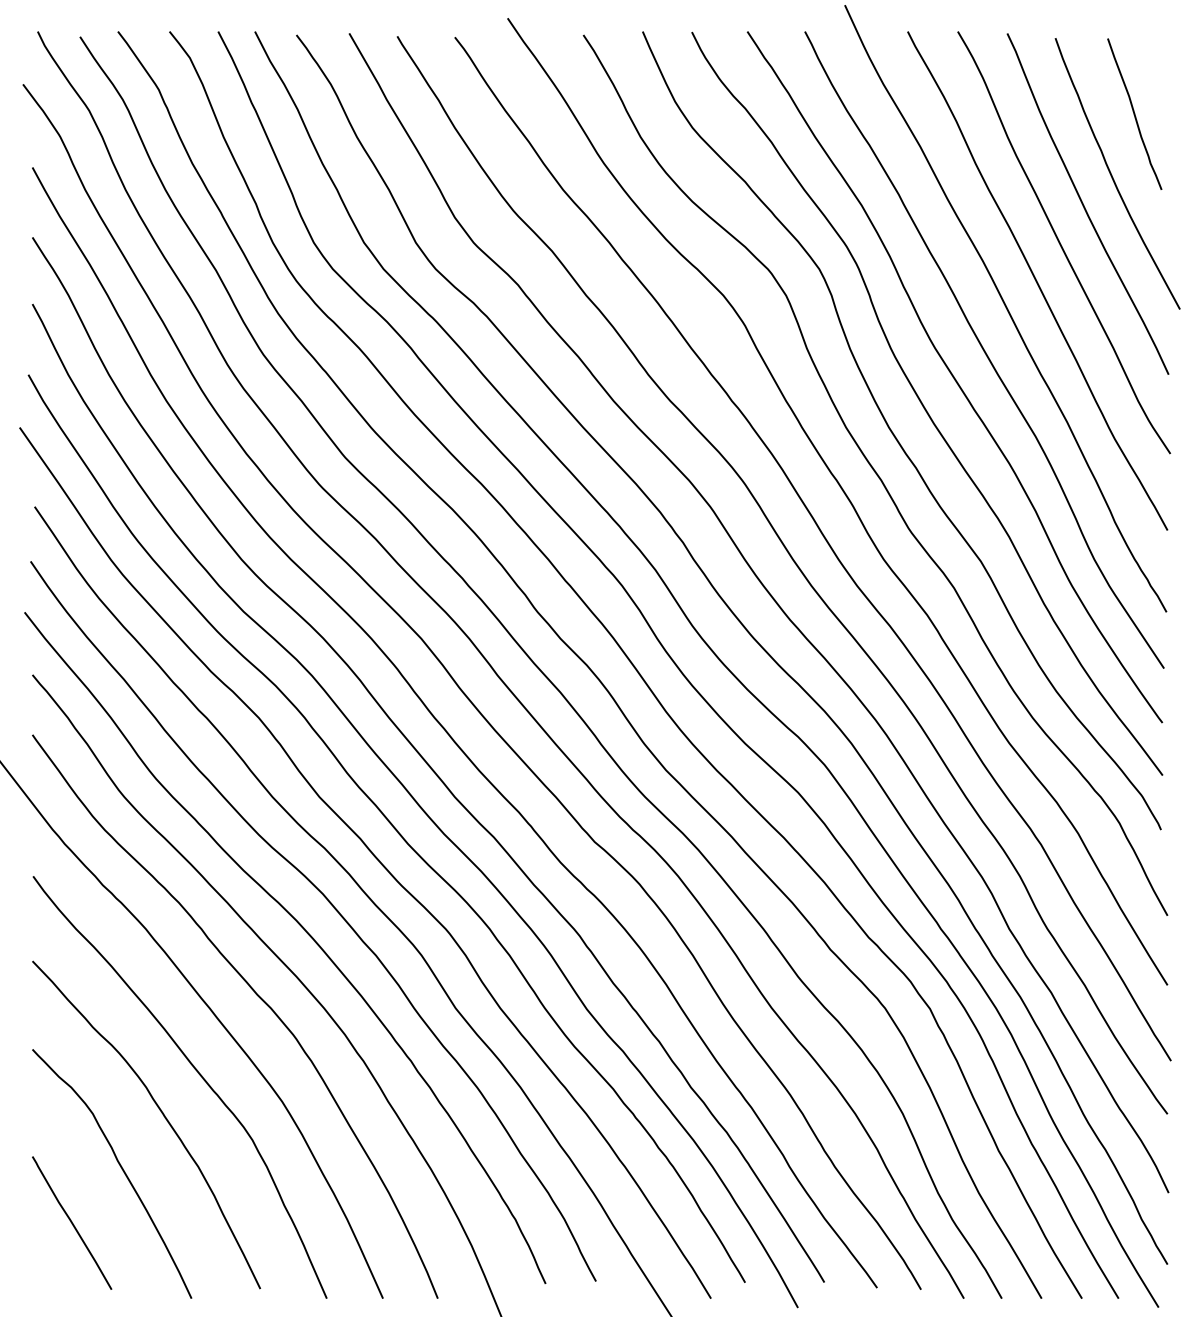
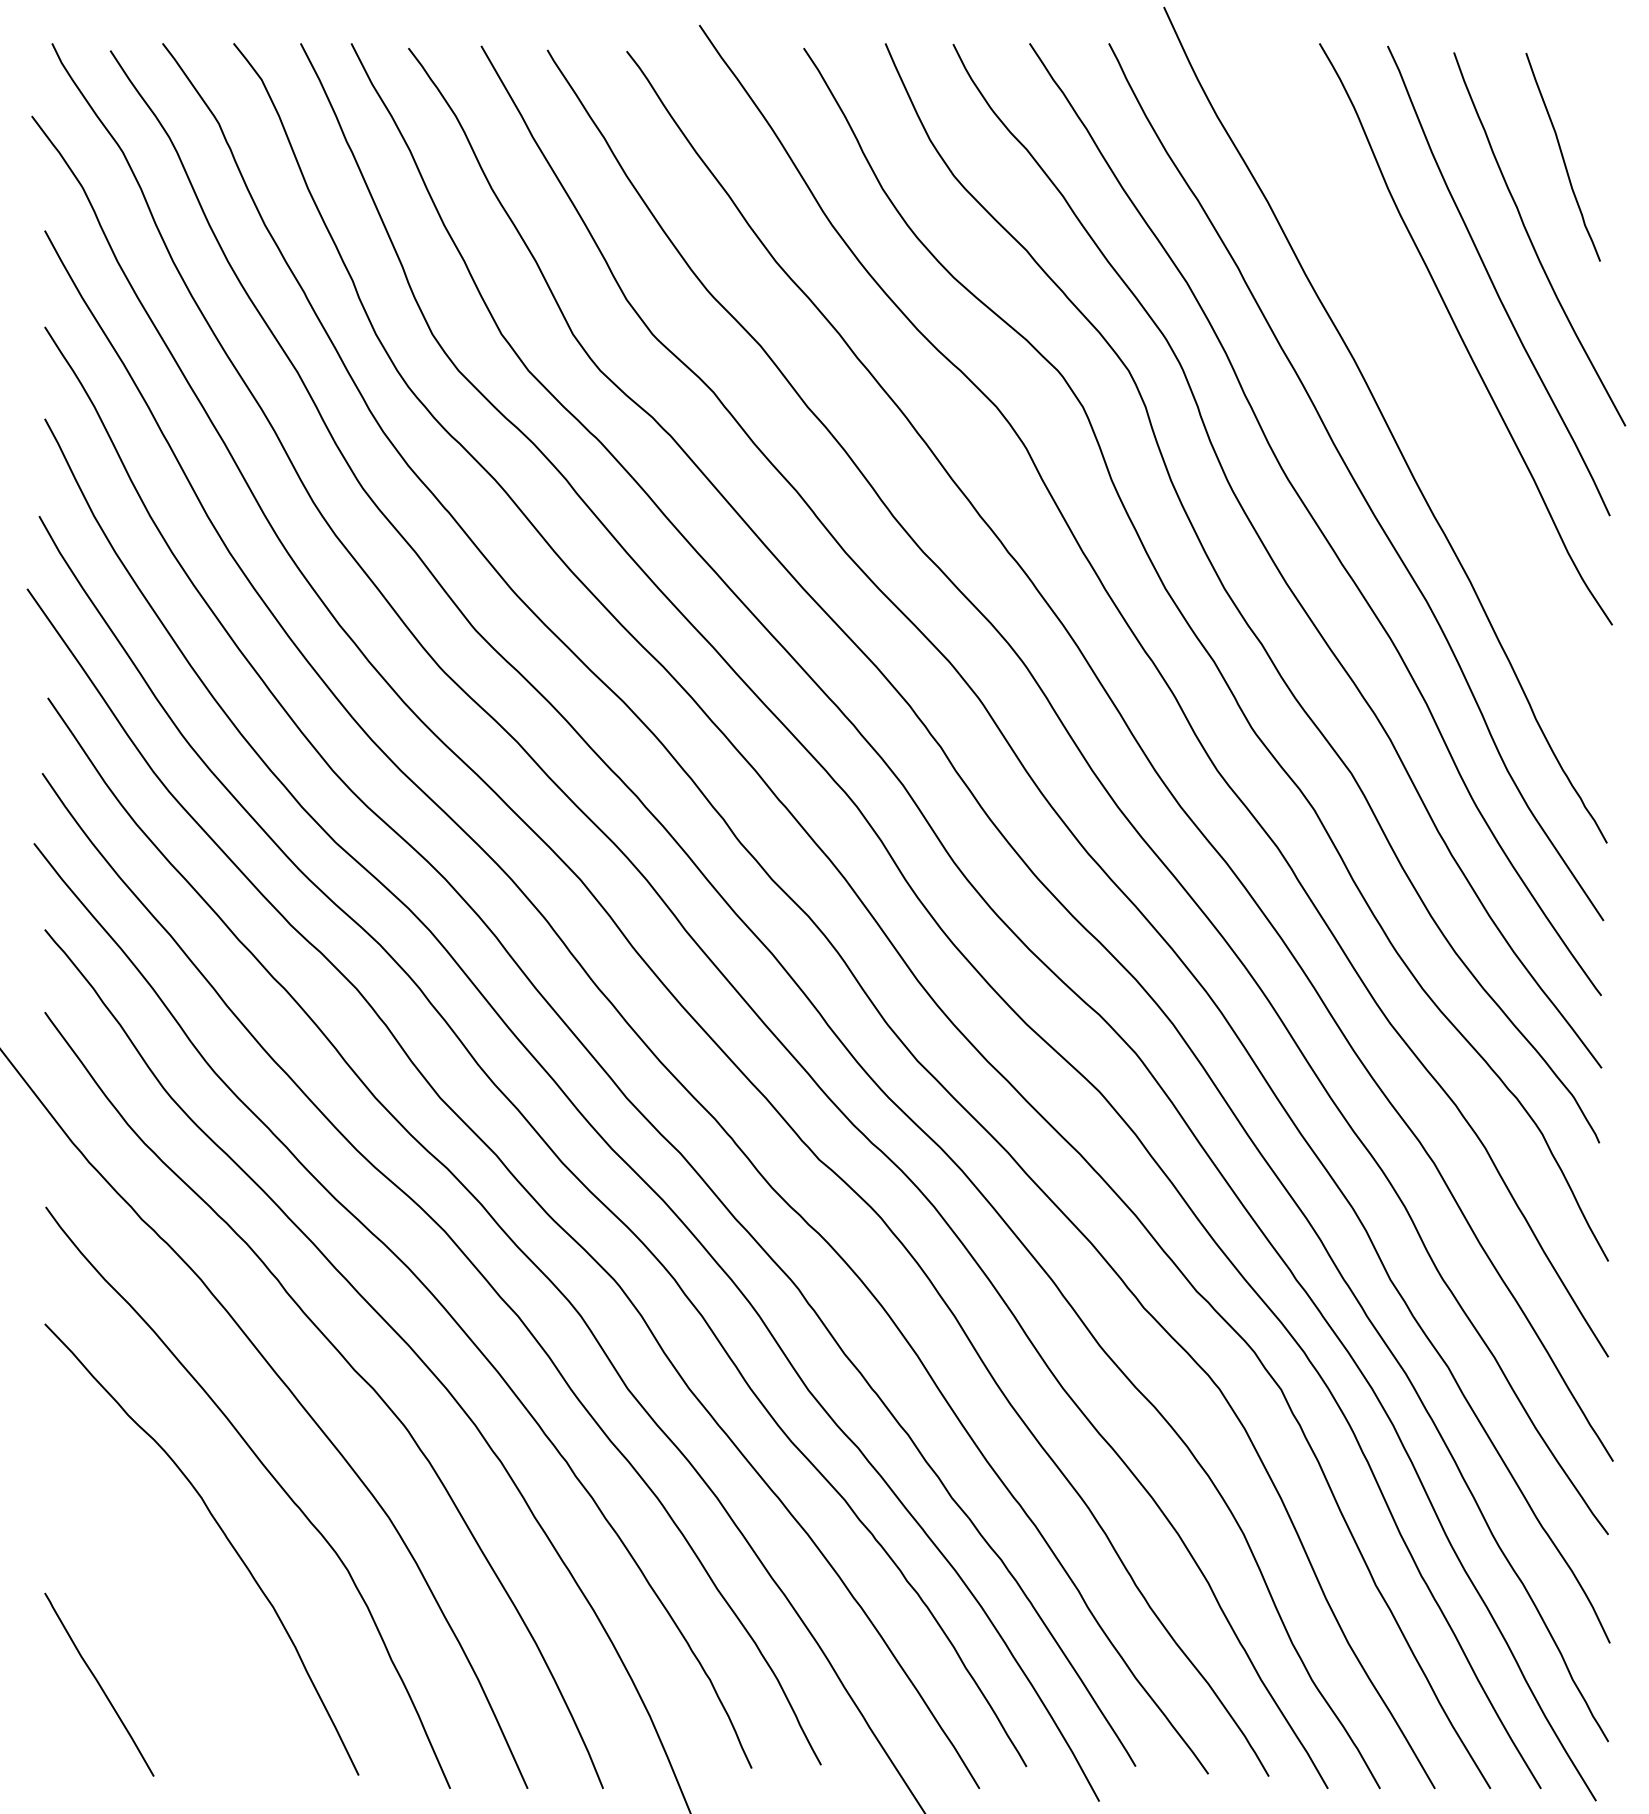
curve: (1037, 280) -> (1429, 386), removed
curve: (121, 1169) -> (167, 1610), removed

